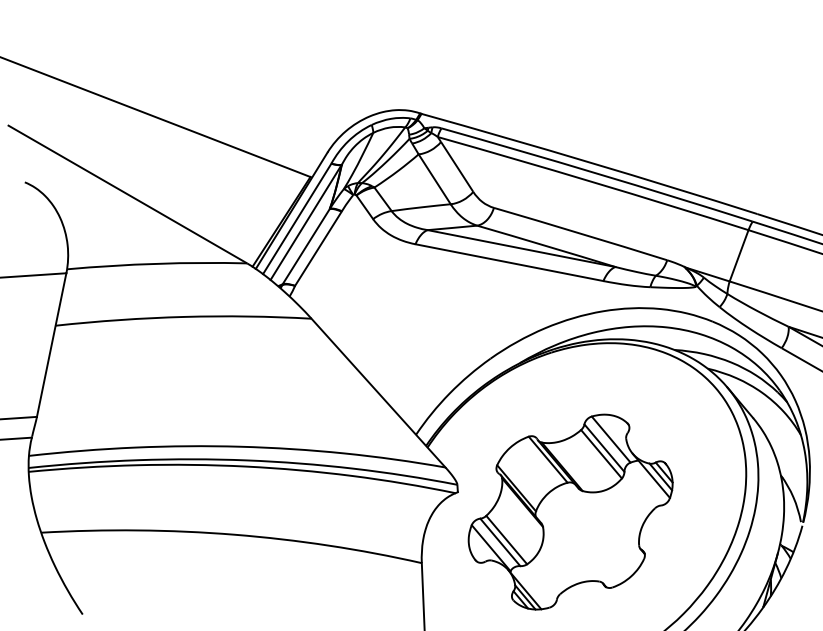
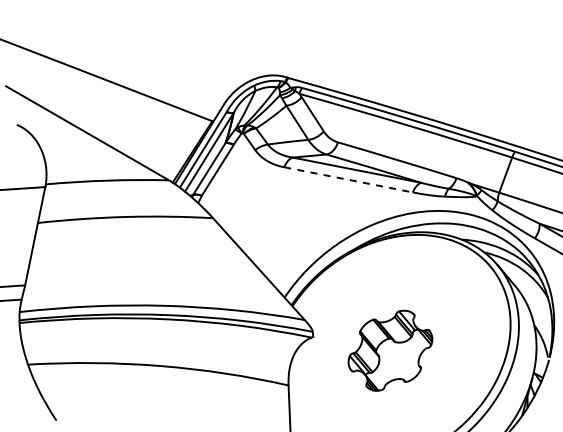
line: (509, 262) -> (348, 179), solid -> dashed
part: (570, 512) -> (390, 350), size x0.6

